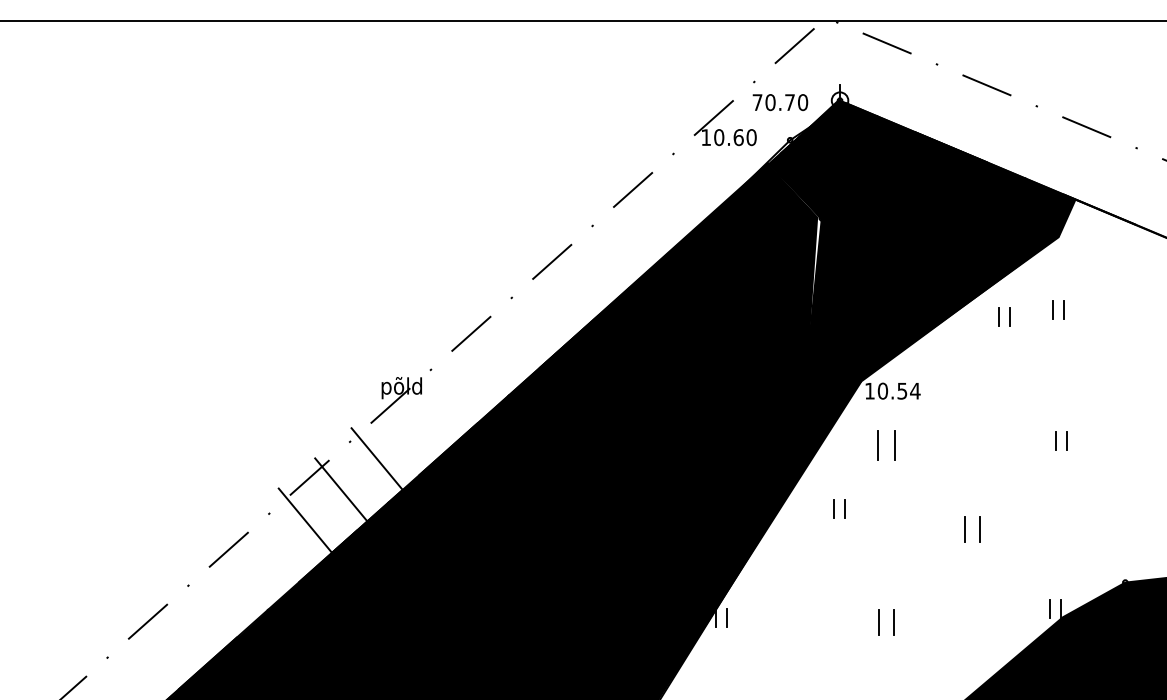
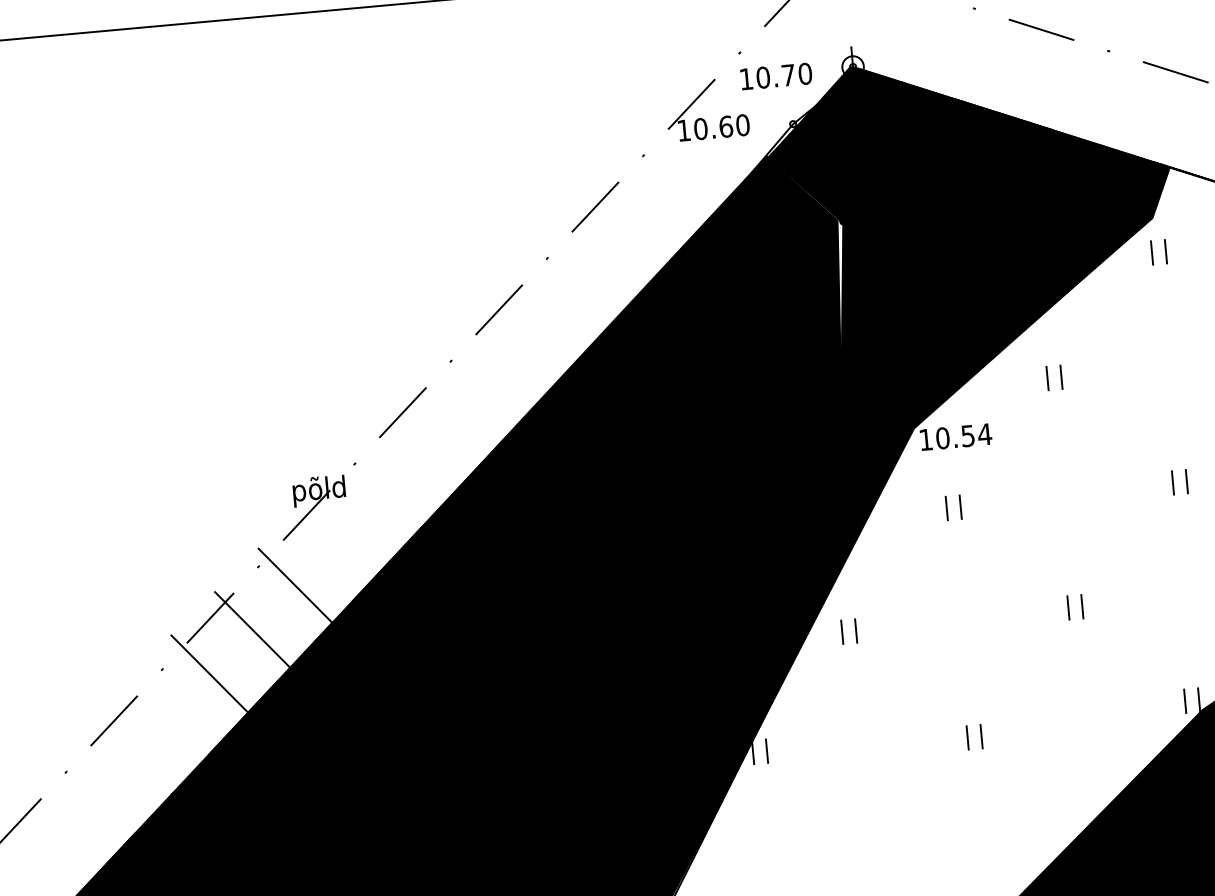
text: (757, 102) -> (746, 79), 70.70 -> 10.70
part: (1058, 309) -> (1159, 251), moved
part: (1004, 316) -> (1054, 377), moved
part: (886, 444) -> (953, 506), size x0.62
part: (839, 508) -> (848, 631), moved
part: (972, 529) -> (1075, 606), size x0.71
part: (886, 621) -> (974, 736), size x0.71

